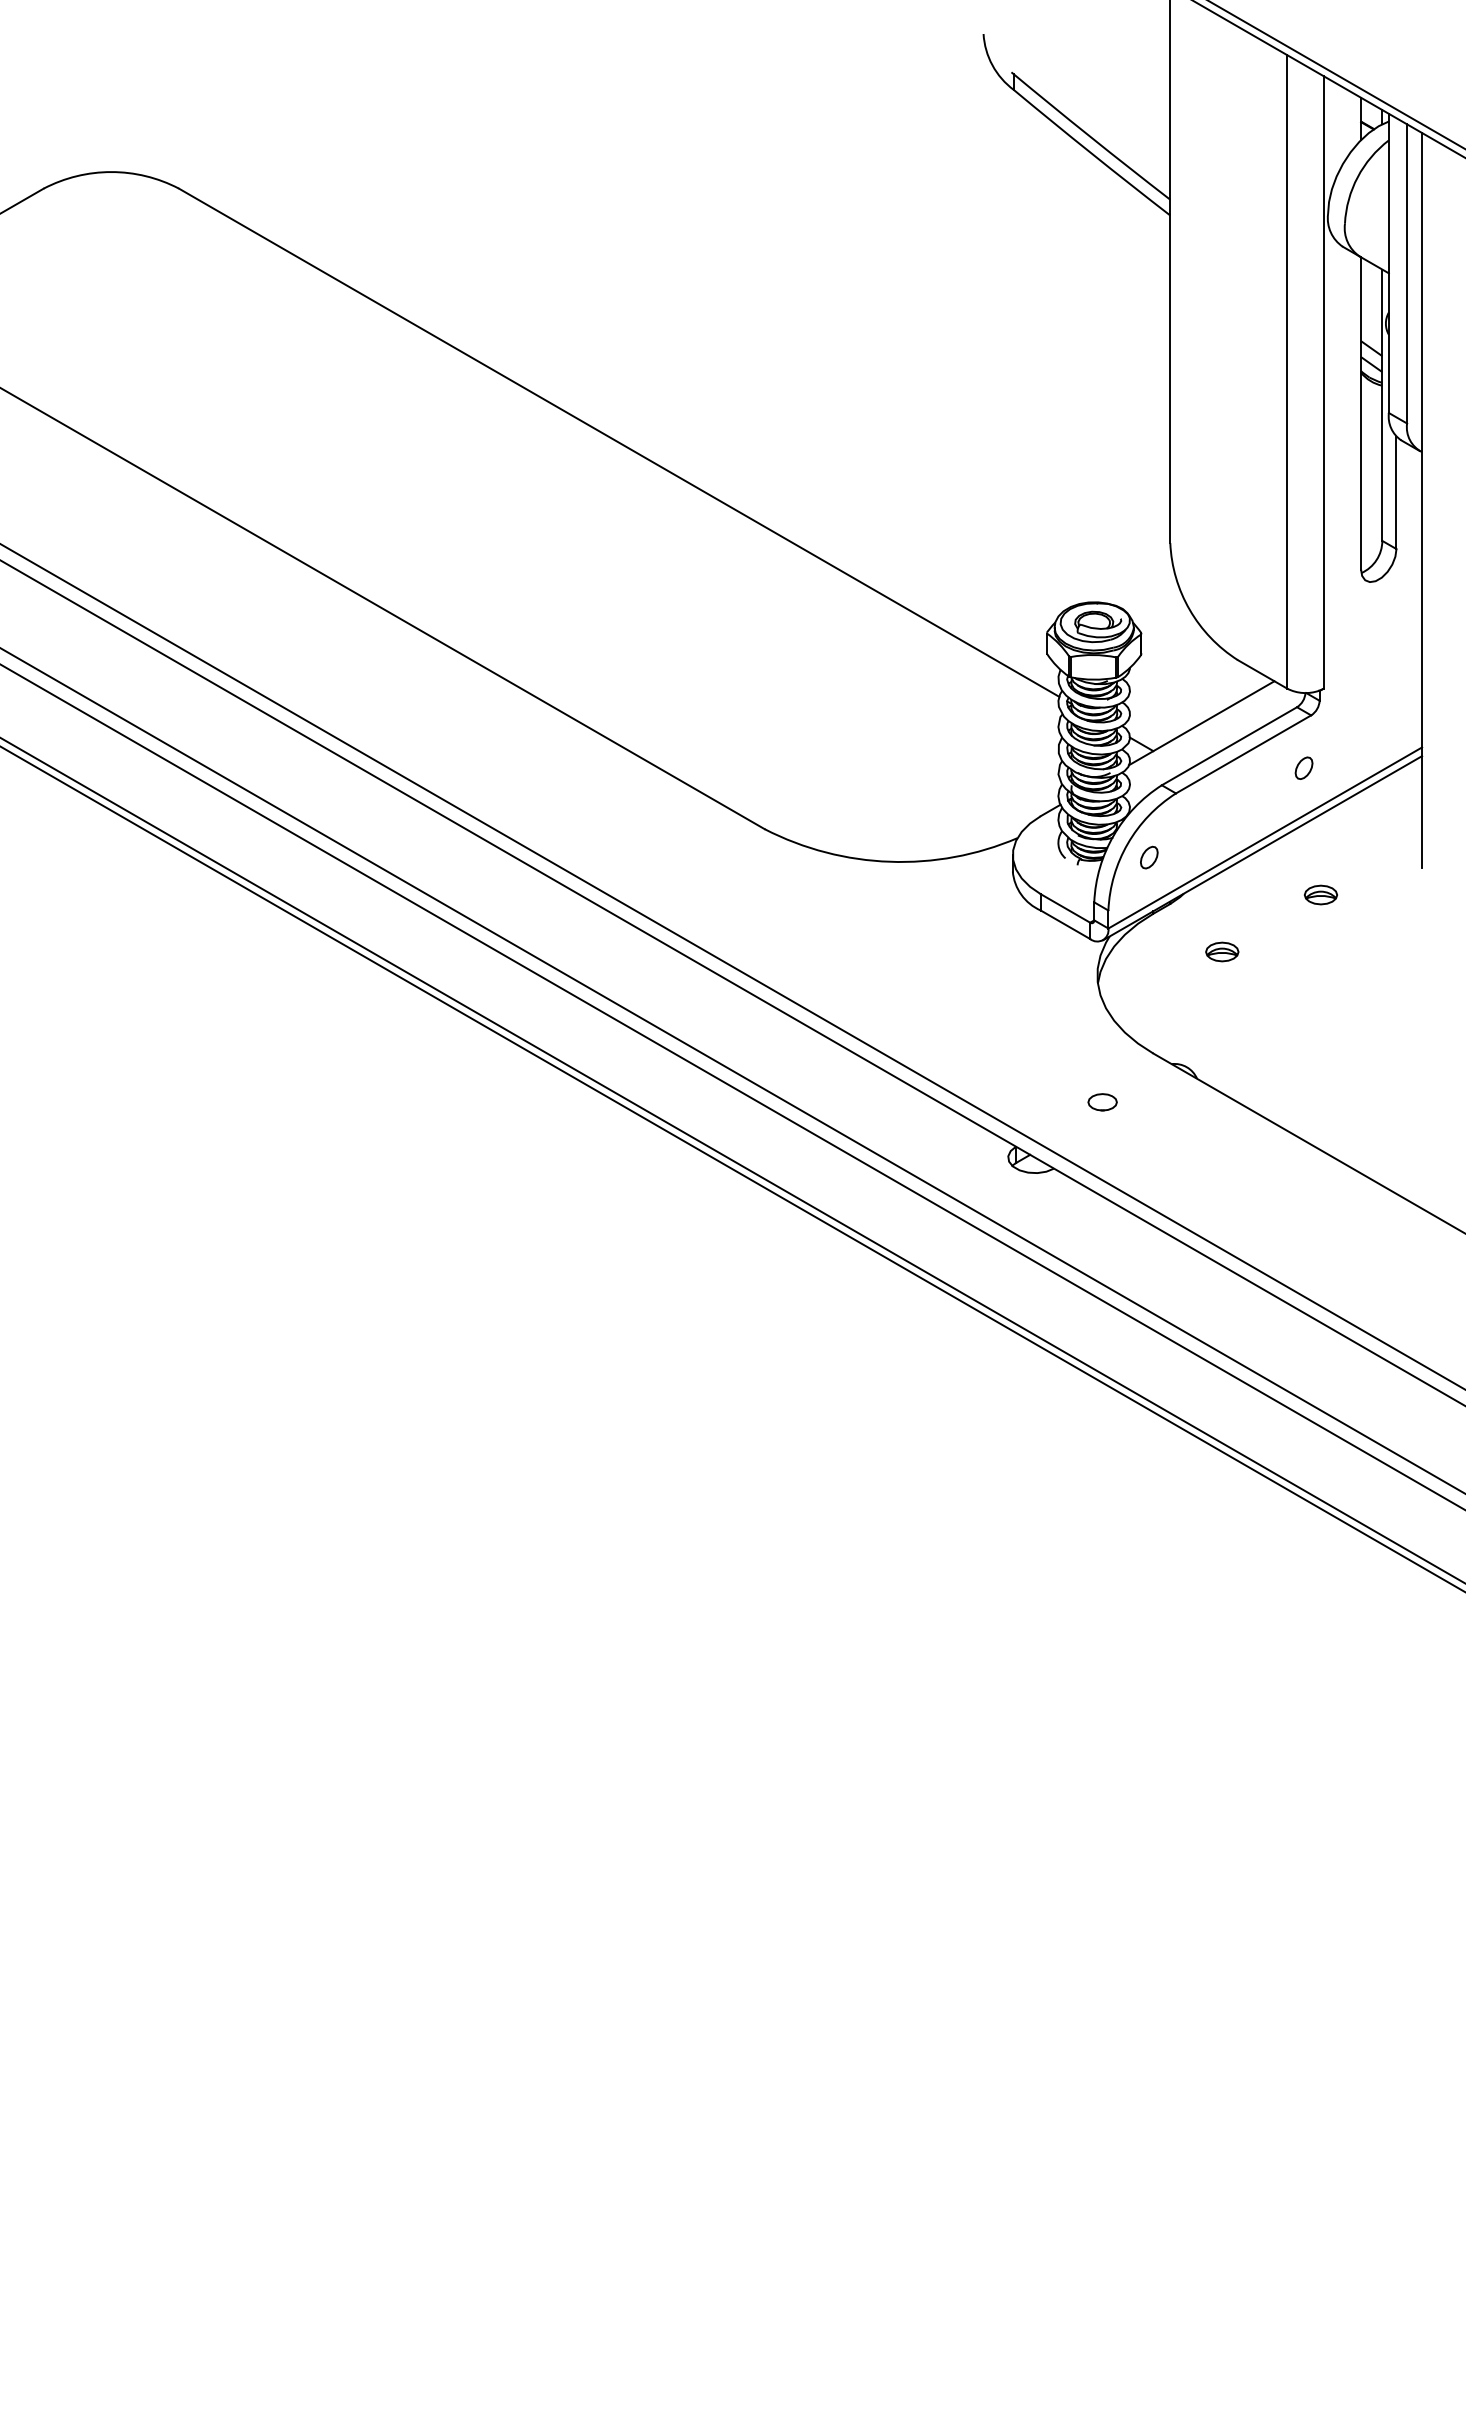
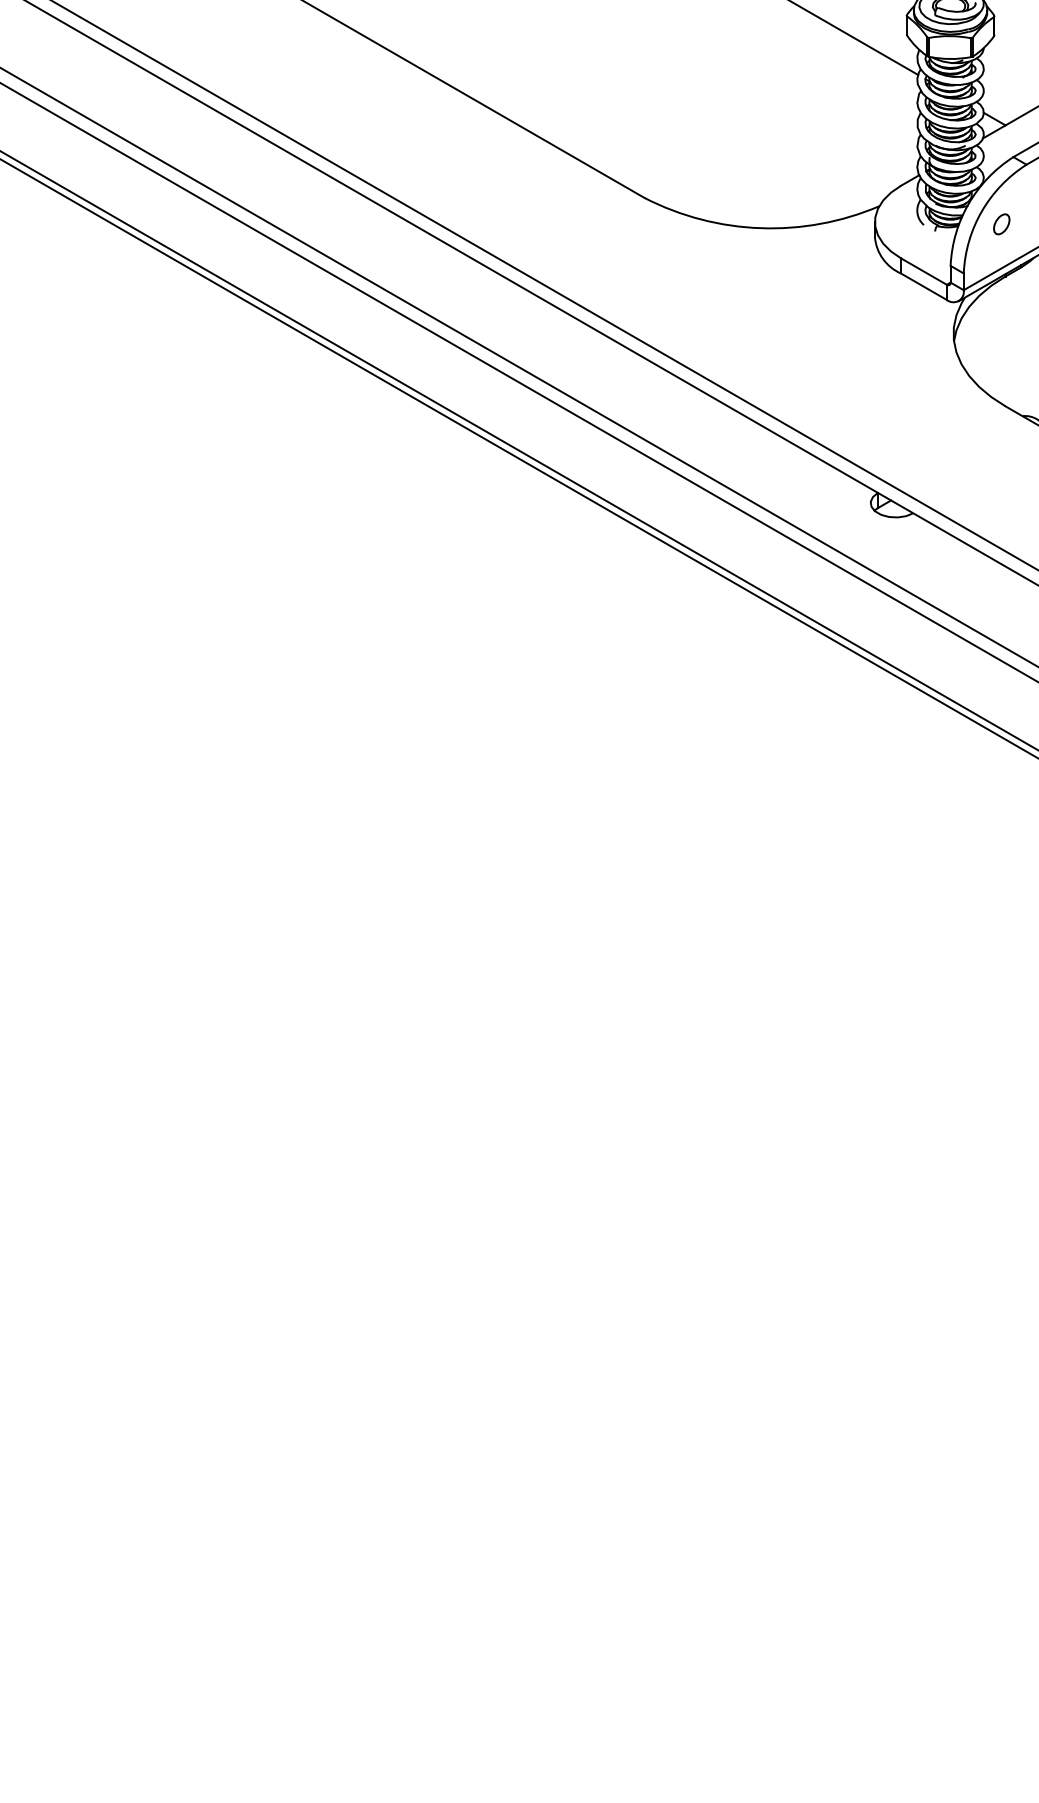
part: (1102, 1102) -> (958, 451), removed

